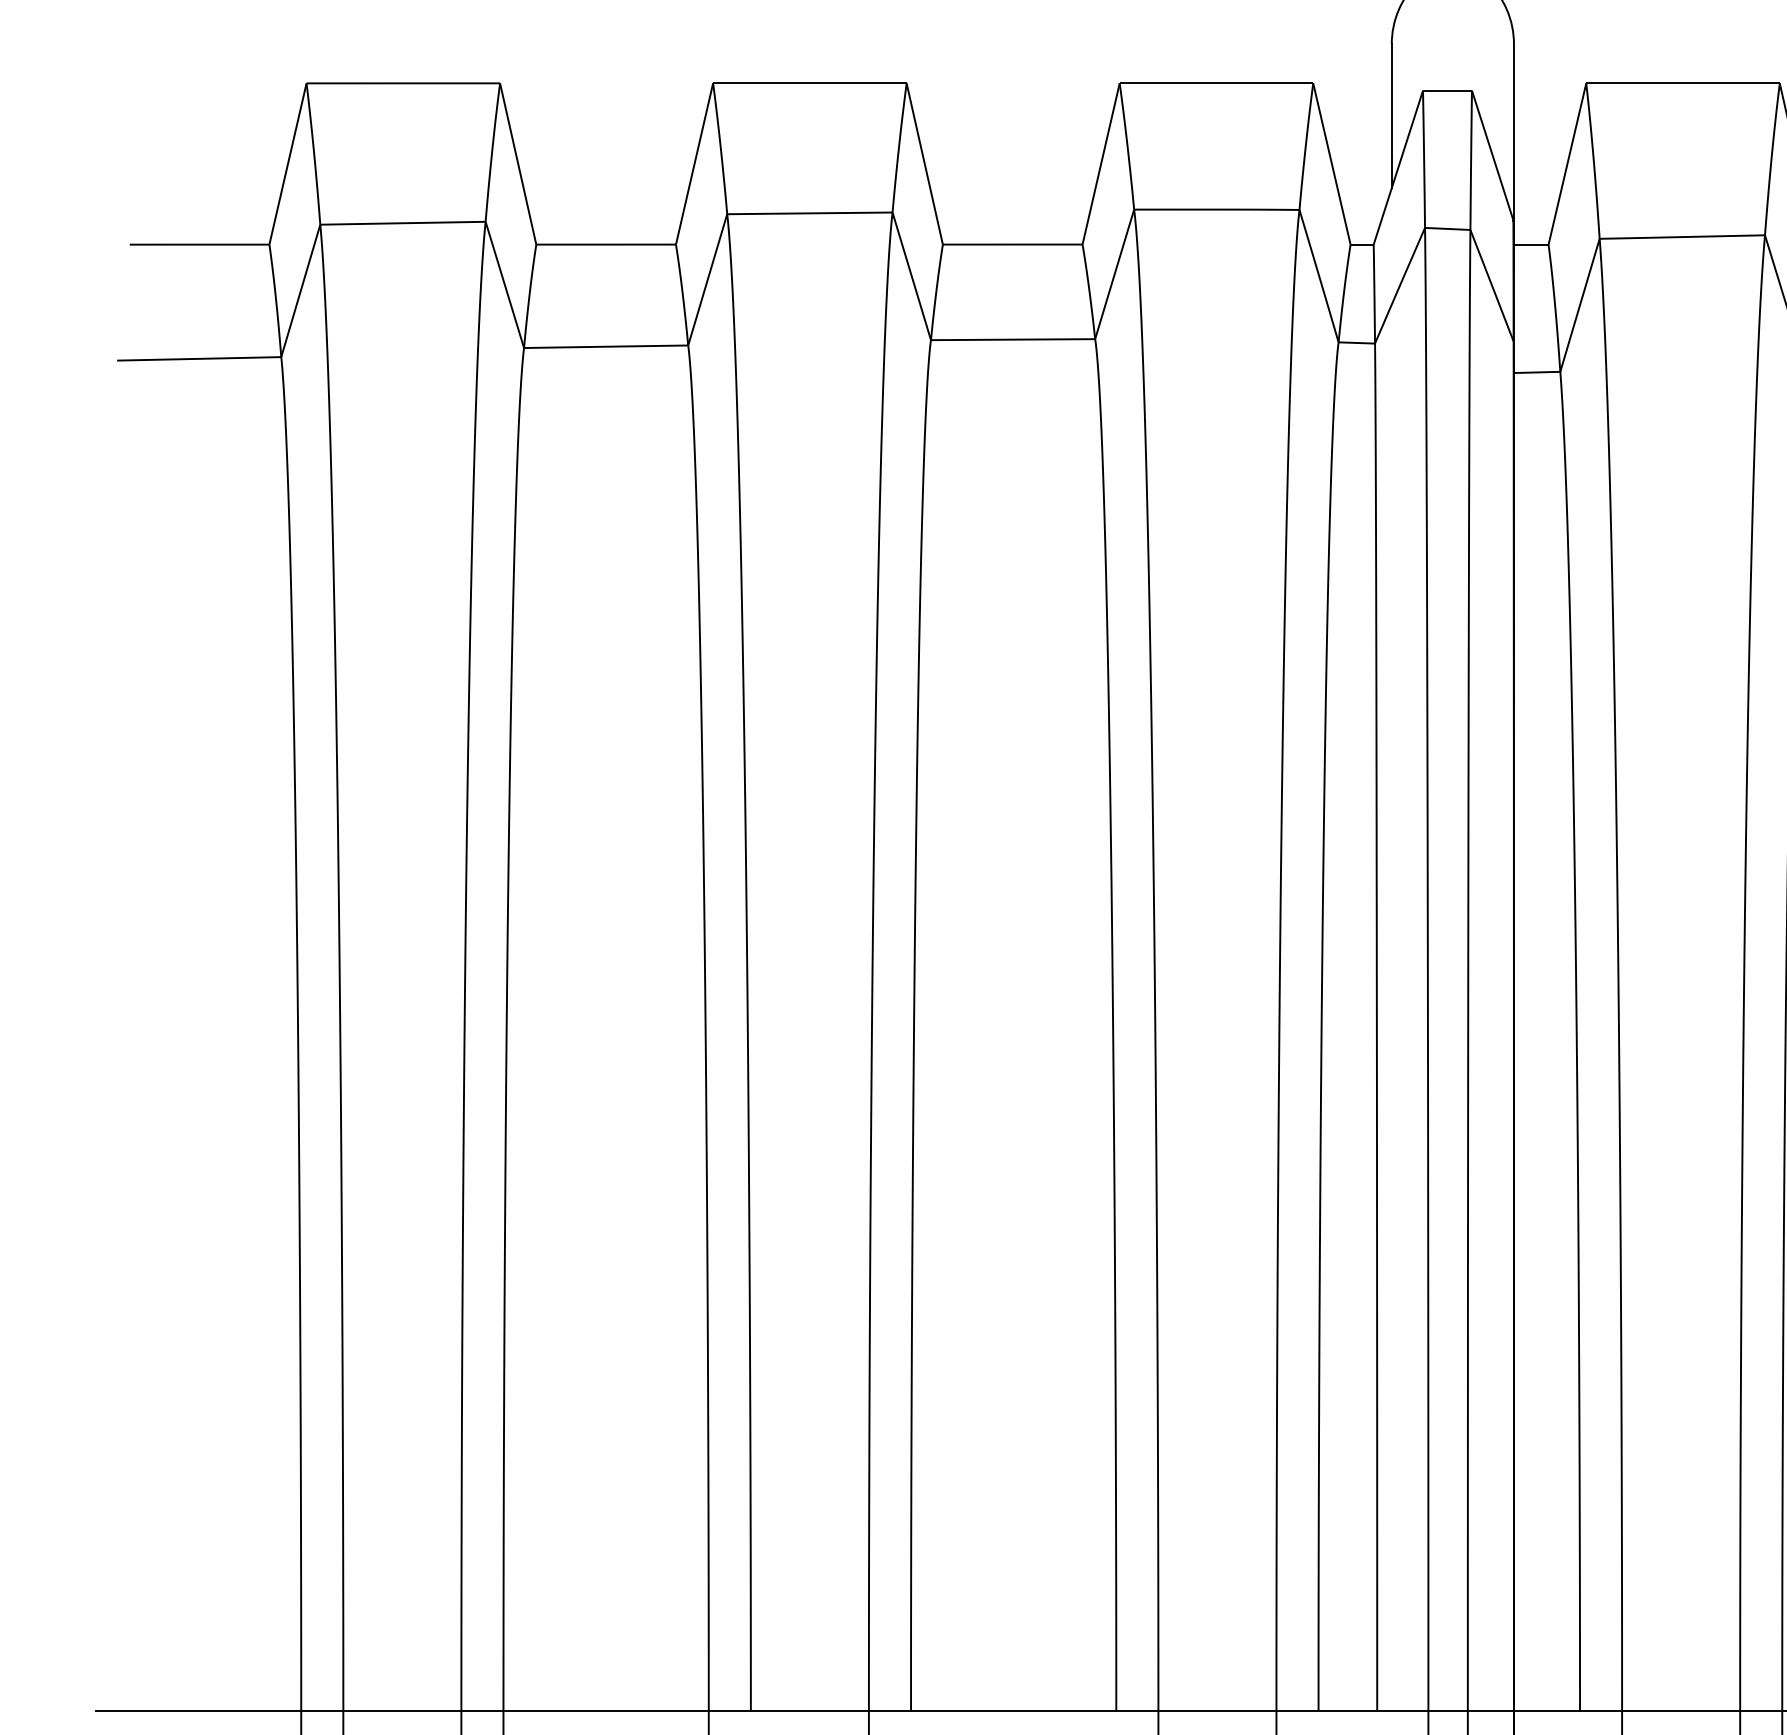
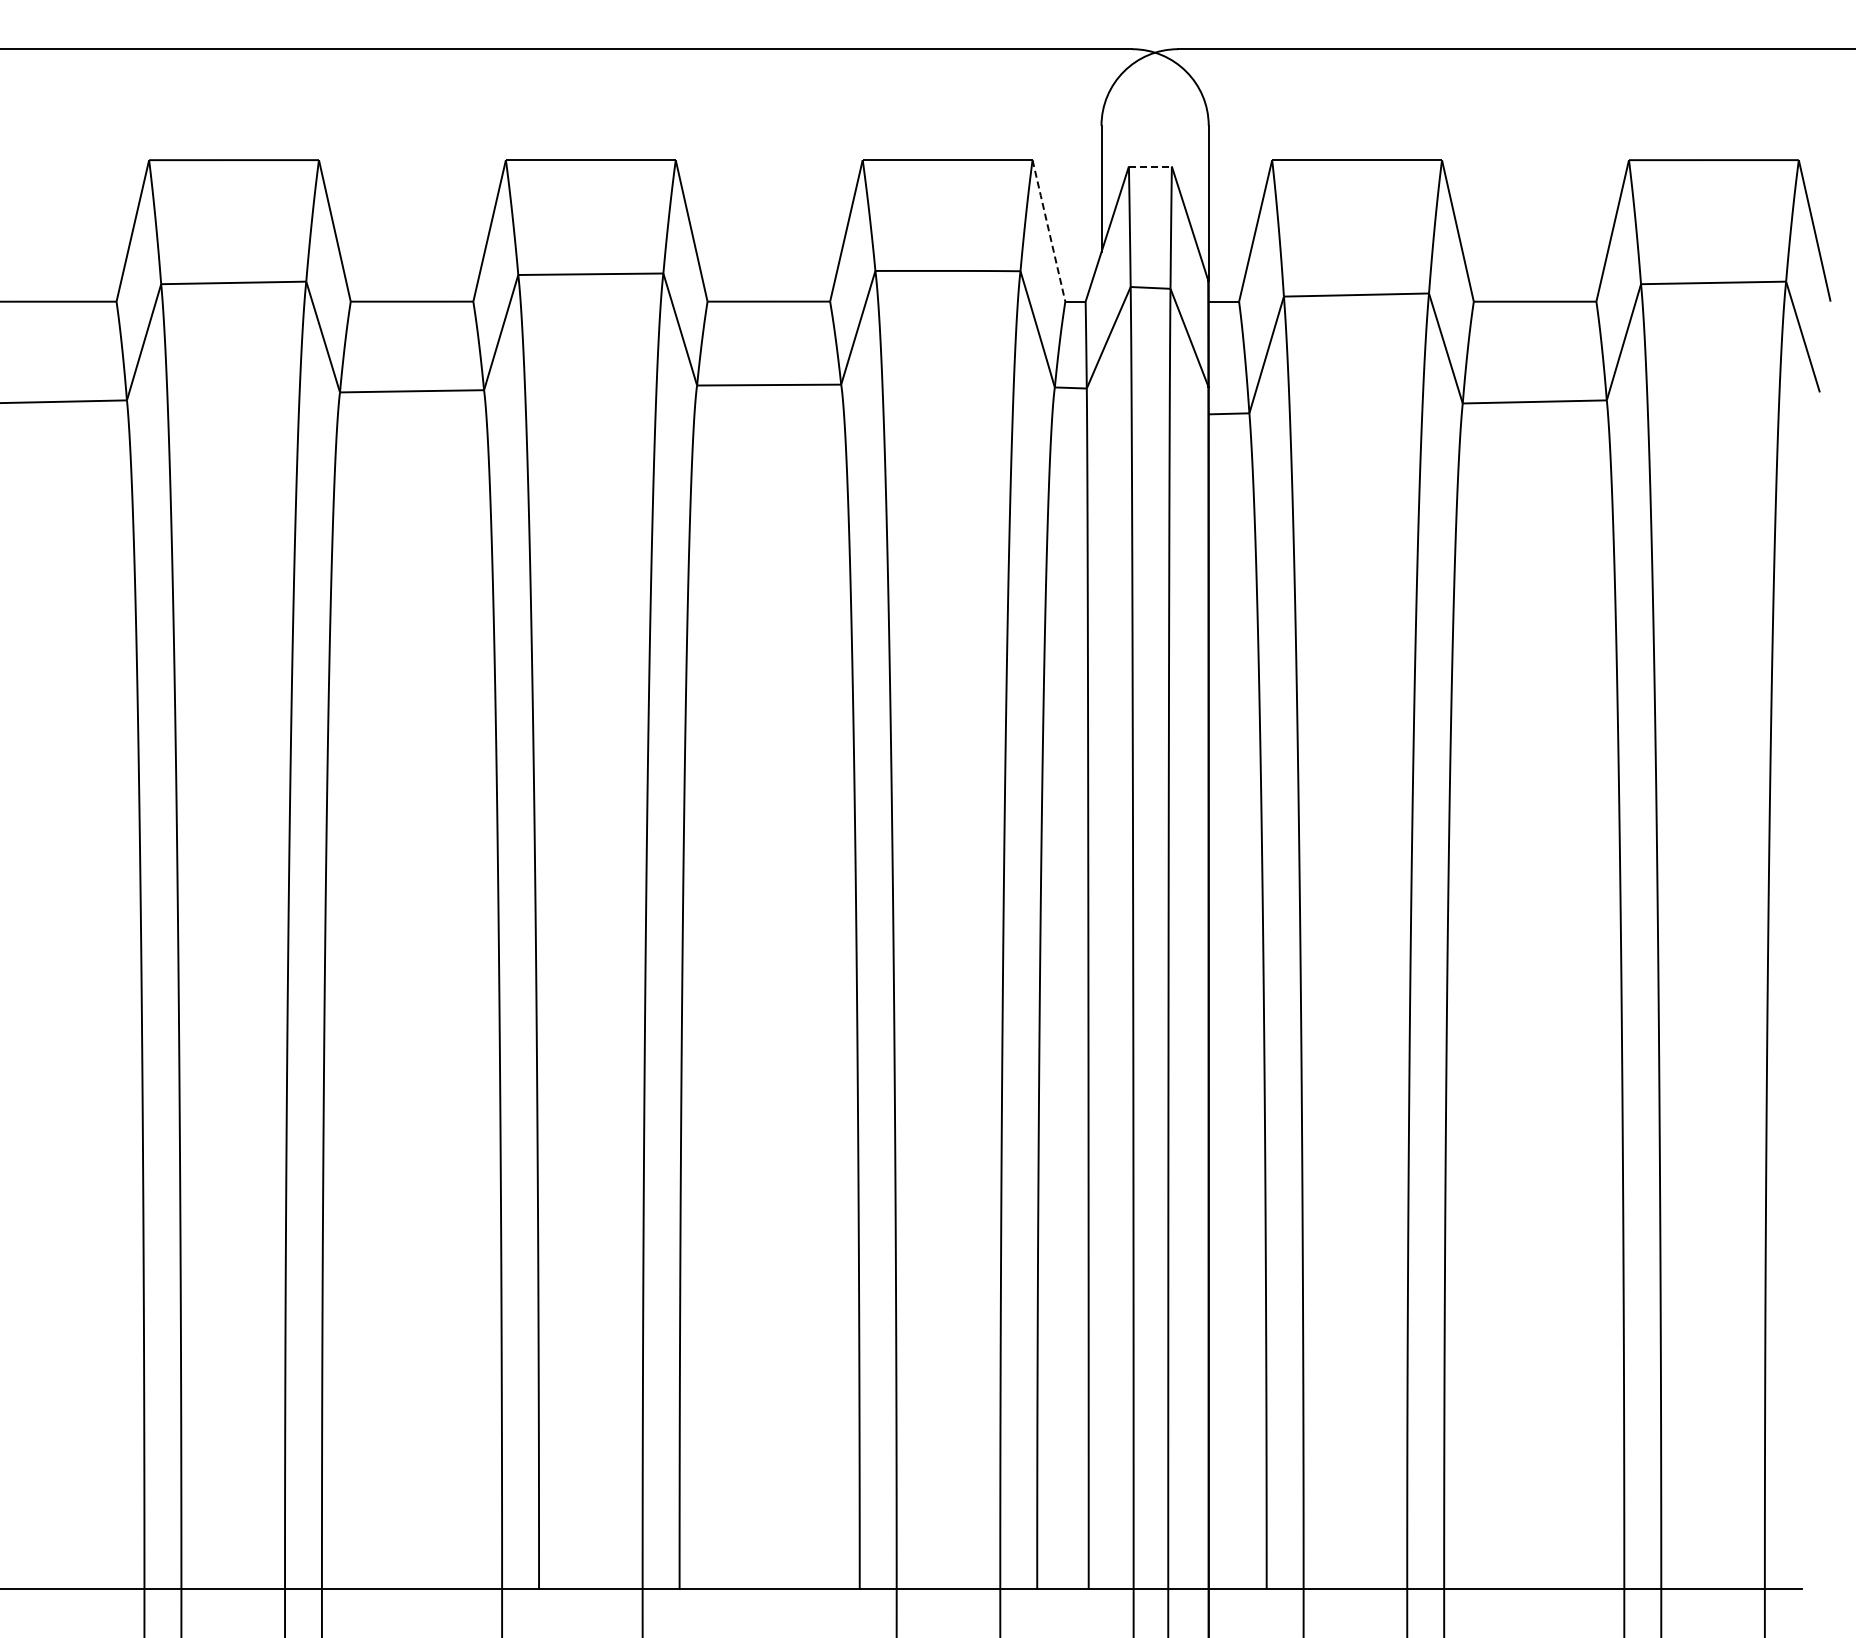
line: (1447, 90) -> (1150, 166), solid -> dashed
line: (1331, 163) -> (1048, 230), solid -> dashed

